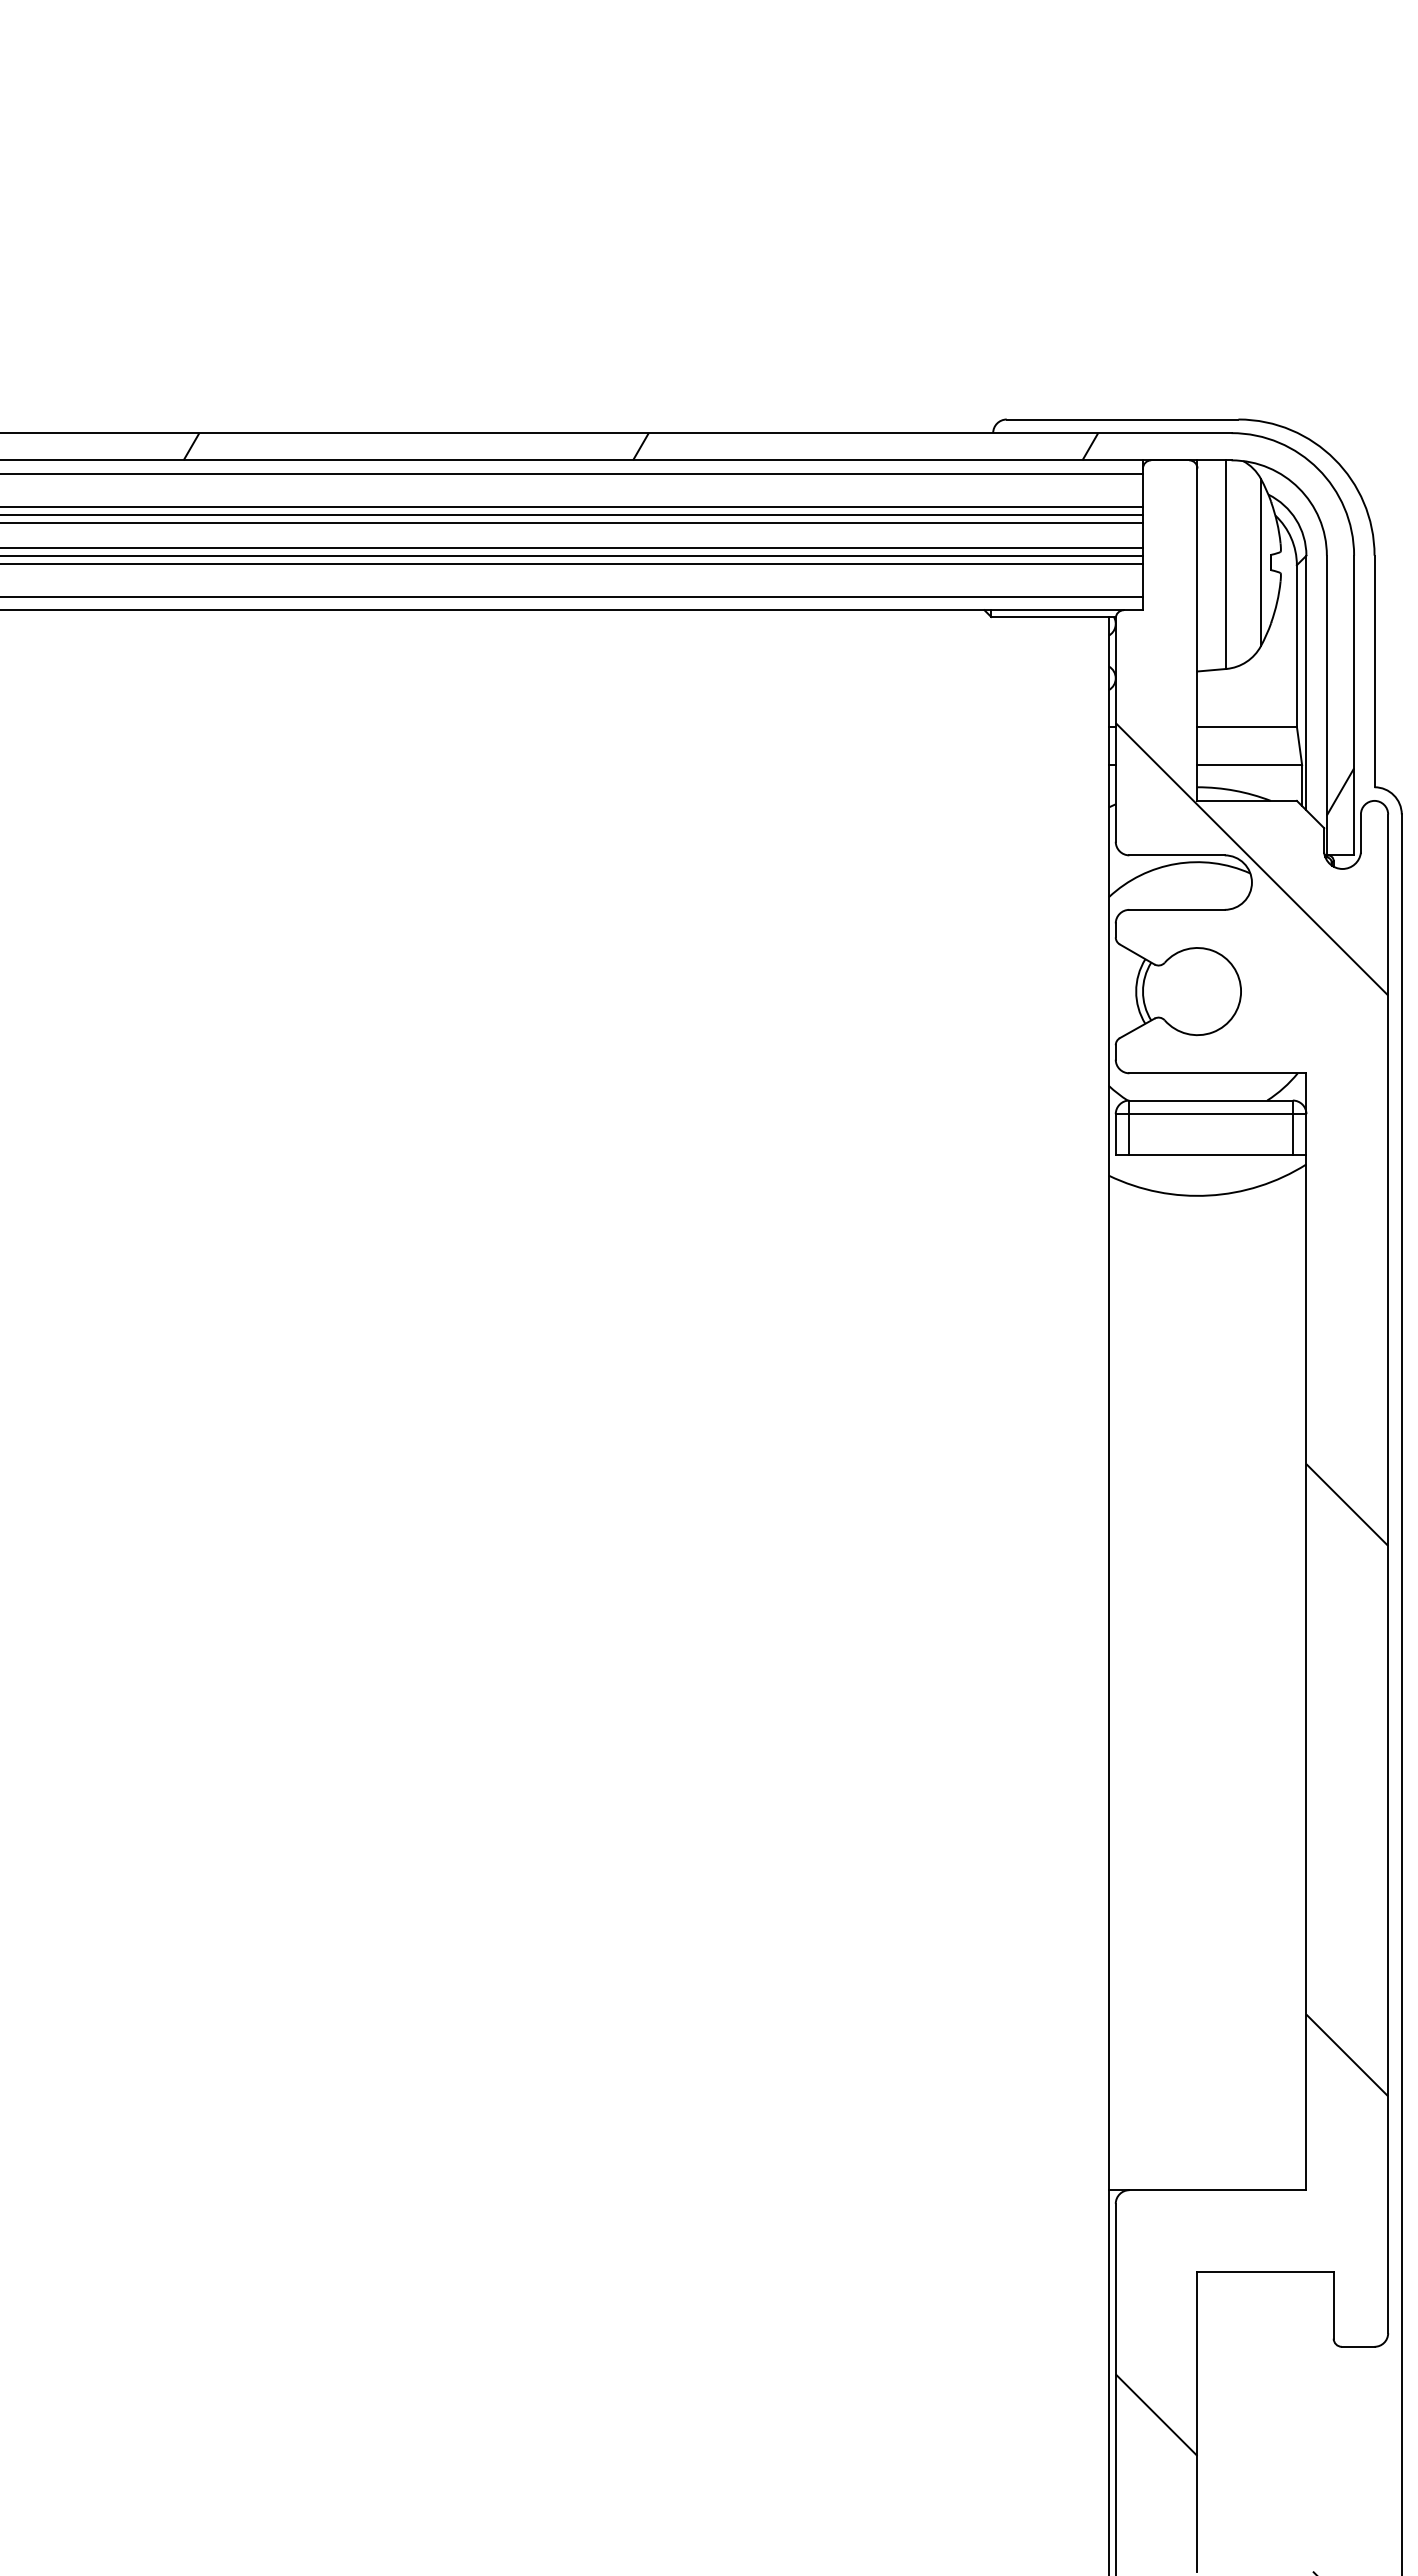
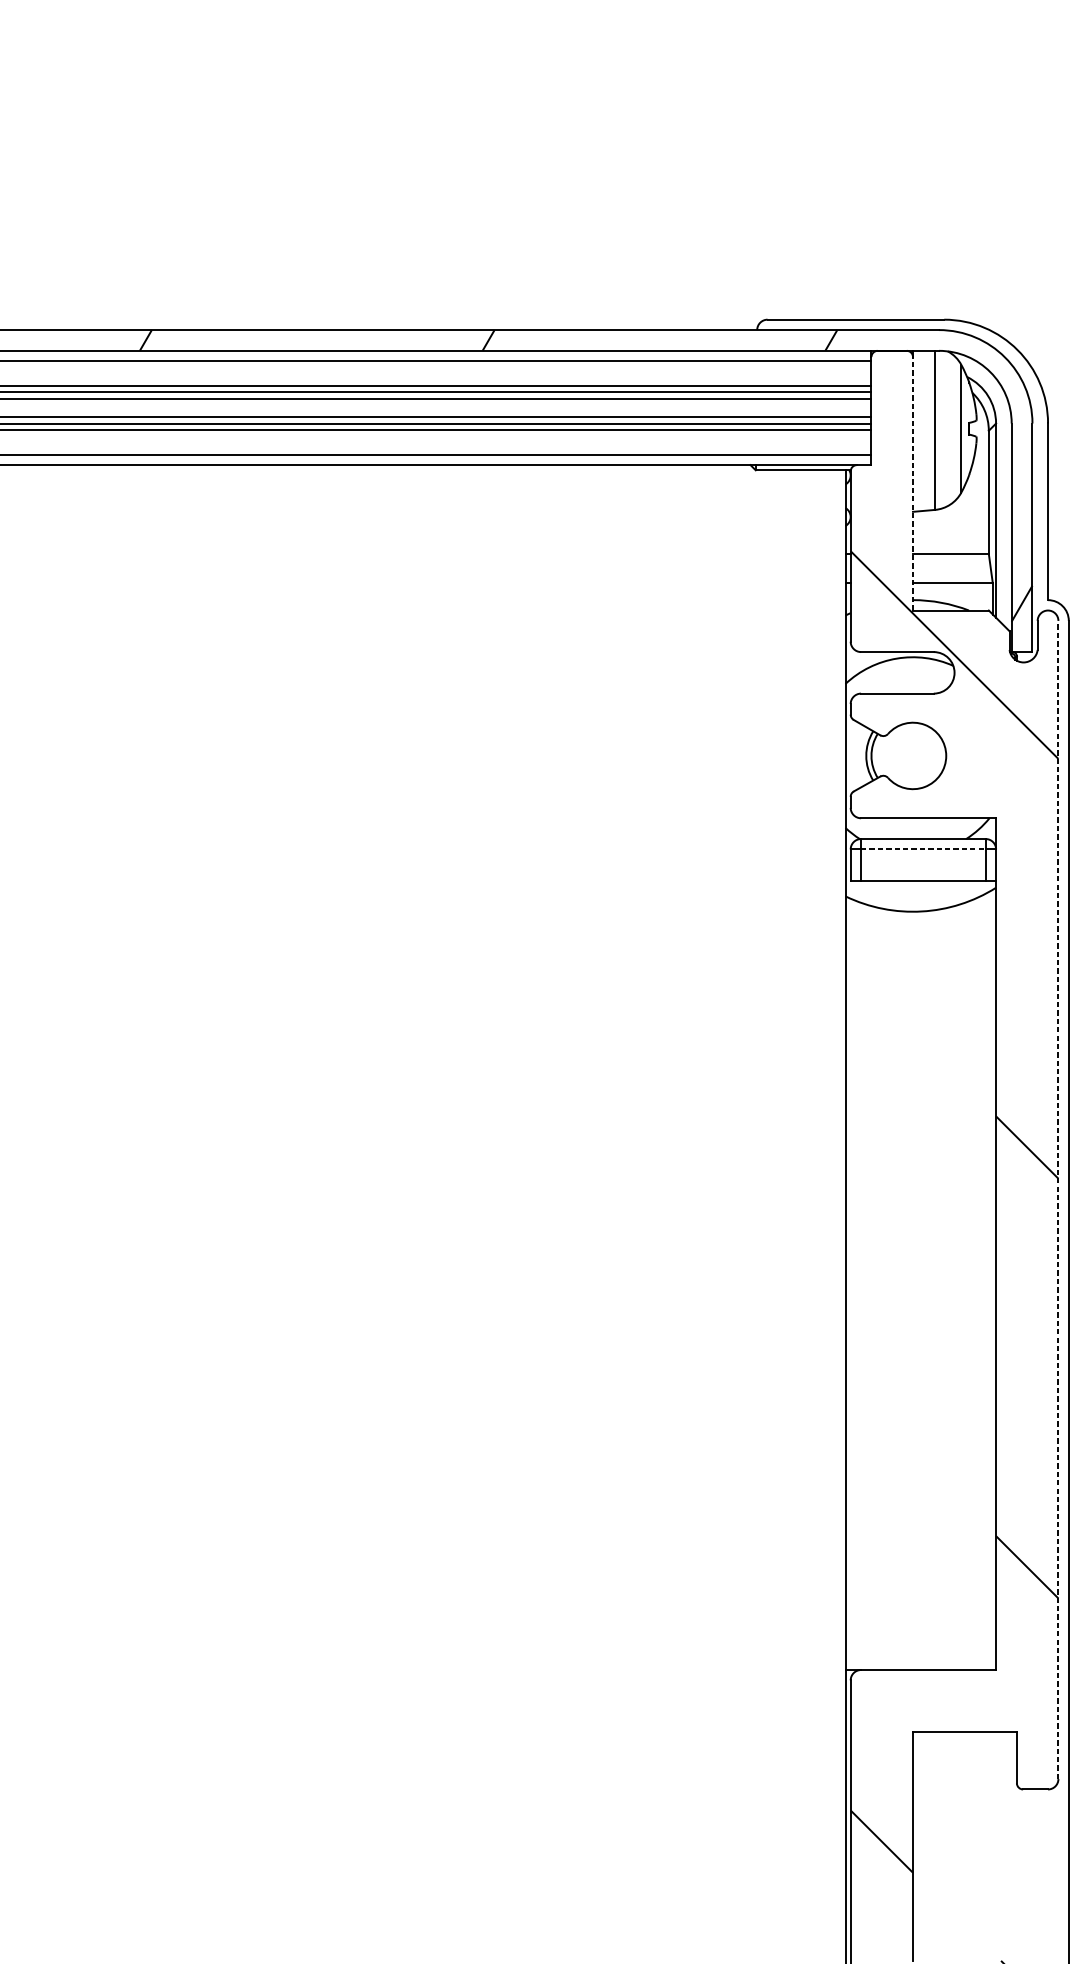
line: (1197, 634) -> (913, 483), solid -> dashed
line: (1211, 1114) -> (923, 849), solid -> dashed
line: (1388, 1573) -> (1058, 1199), solid -> dashed

